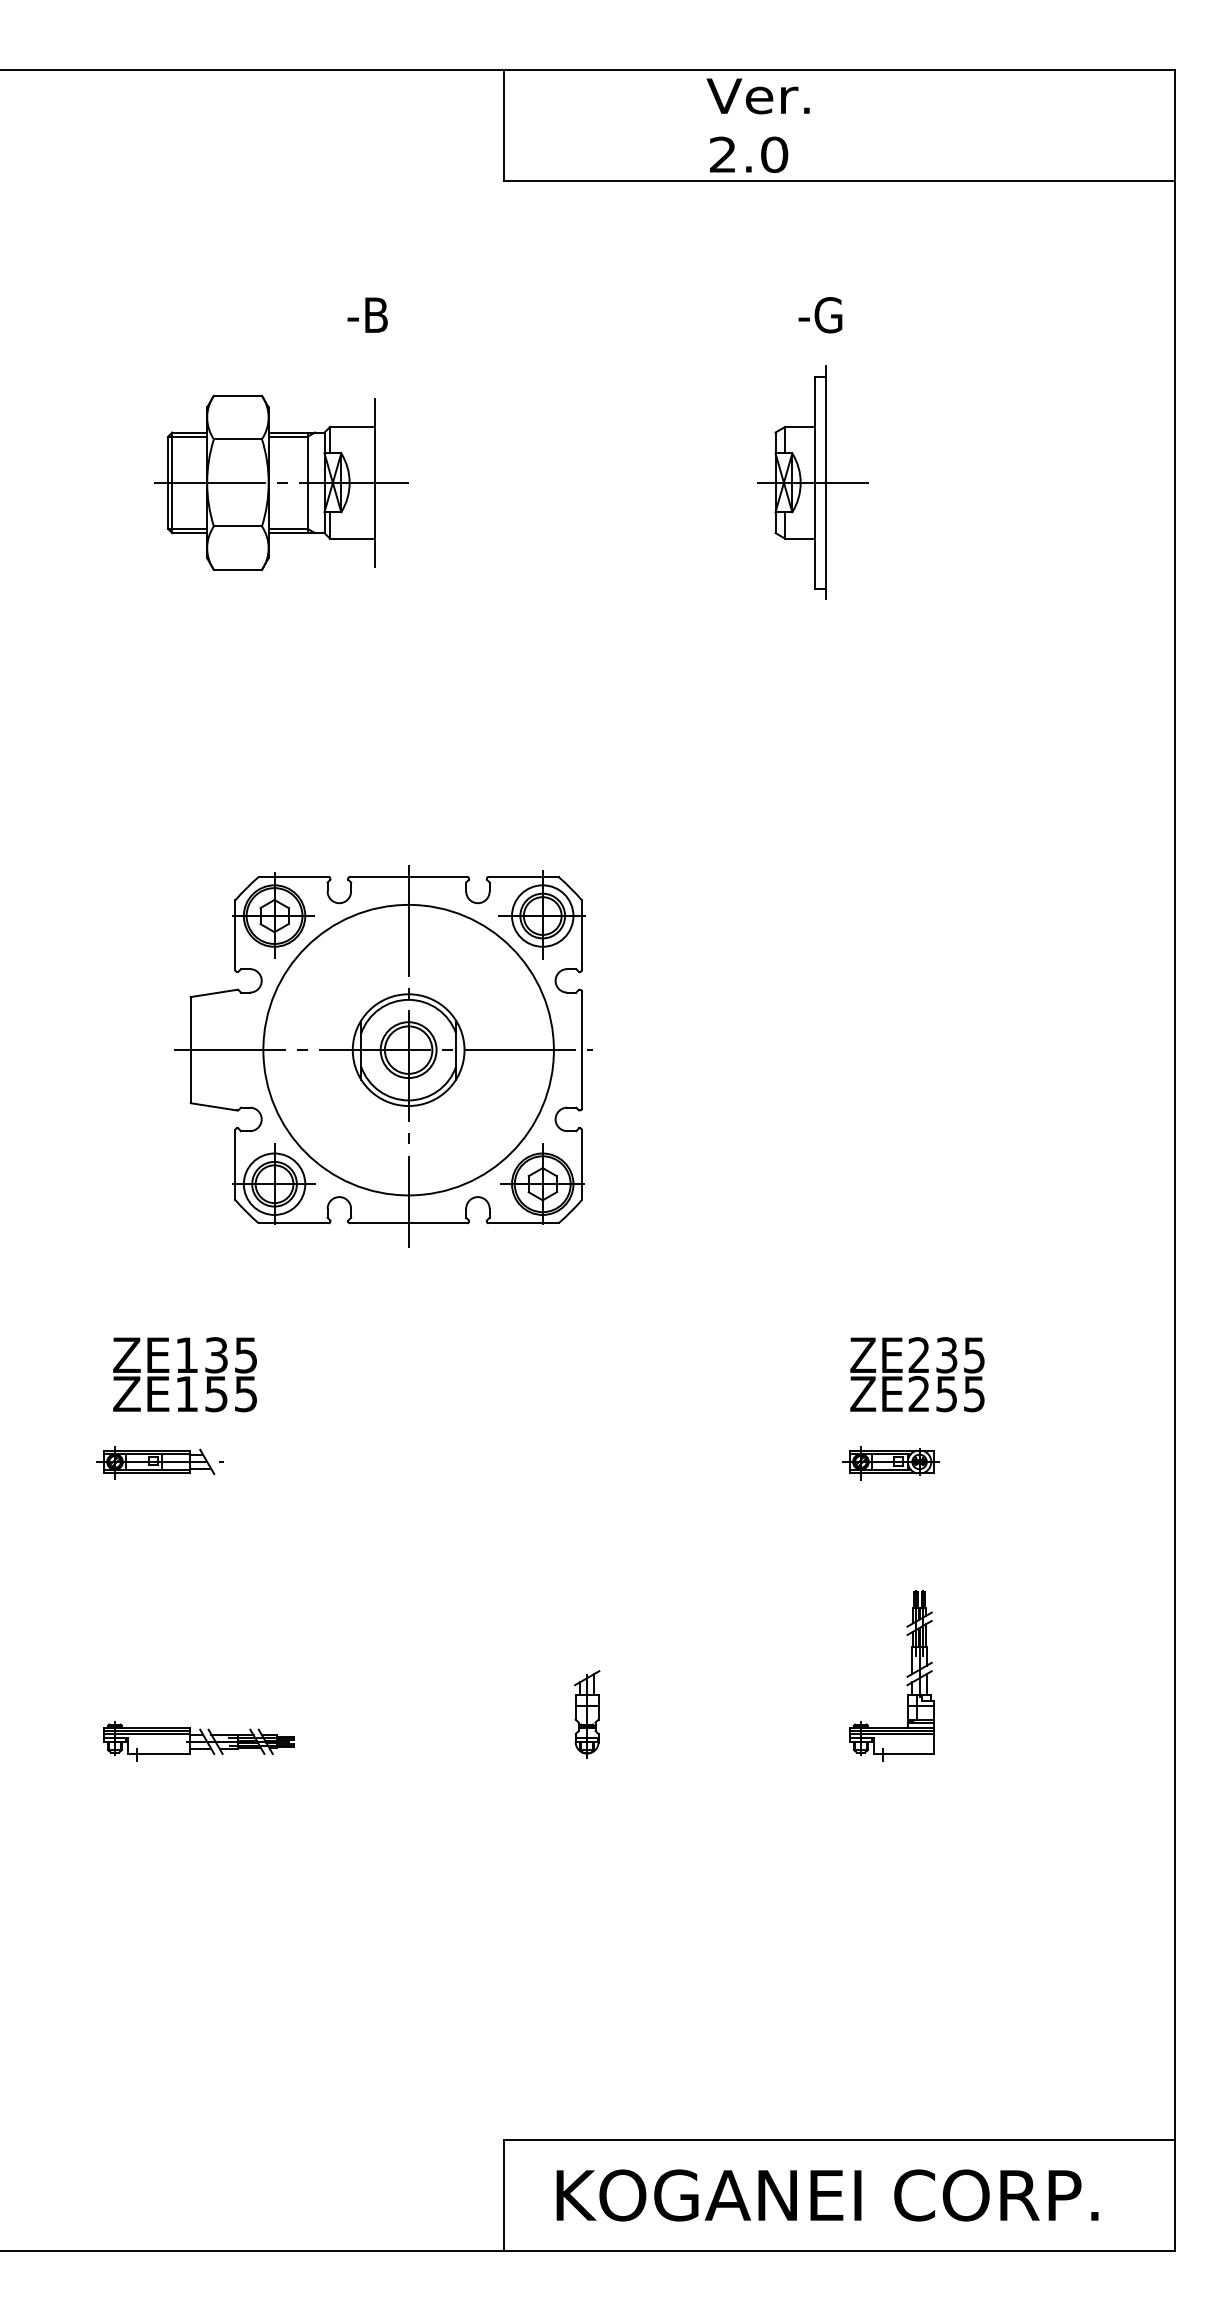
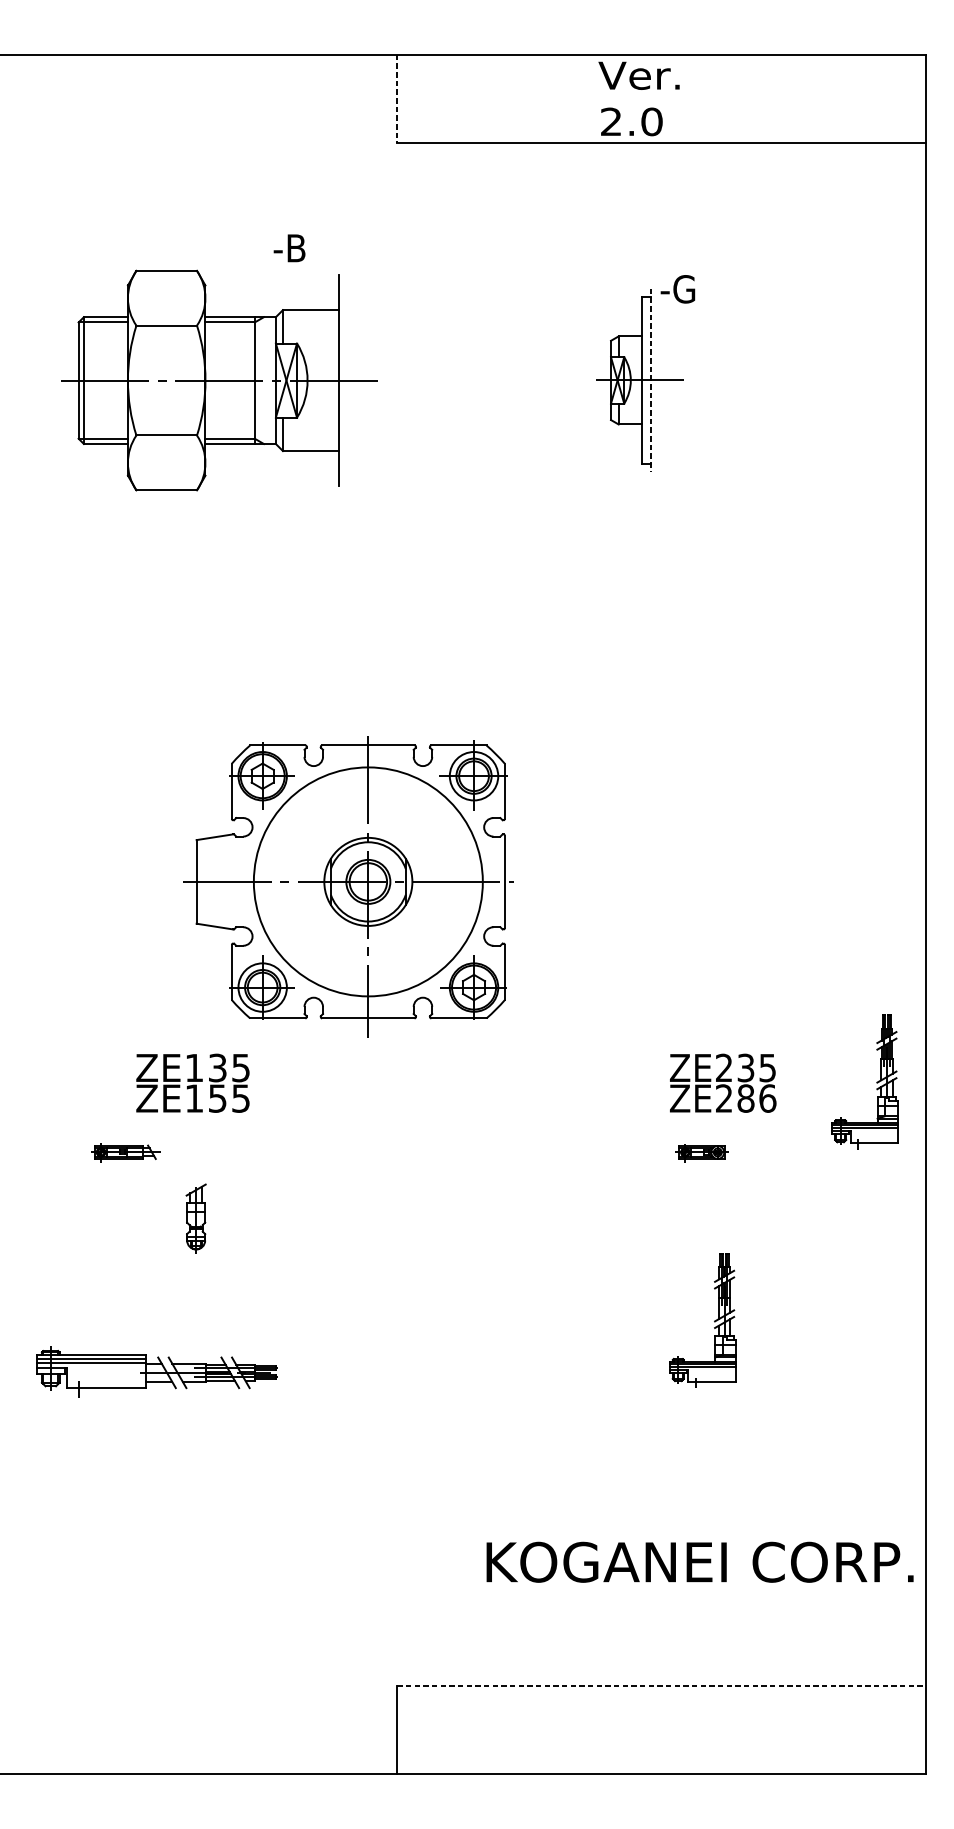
line: (504, 125) -> (397, 98), solid -> dashed
text: (757, 125) -> (638, 98), moved
text: (820, 315) -> (677, 289), moved
part: (281, 482) -> (221, 380), size x1.6
line: (825, 483) -> (650, 380), solid -> dashed
part: (383, 1056) -> (348, 886), moved
part: (1112, 1373) -> (876, 1082), added
text: (184, 1374) -> (192, 1083), moved
text: (960, 1393) -> (756, 1098), ZE255 -> ZE286
part: (159, 1462) -> (125, 1152), size x0.7
part: (890, 1463) -> (701, 1153), size x0.7
part: (587, 1714) -> (196, 1218), moved
part: (198, 1741) -> (156, 1372), size x1.6
line: (839, 2139) -> (661, 1686), solid -> dashed
text: (827, 2195) -> (700, 1562), moved

